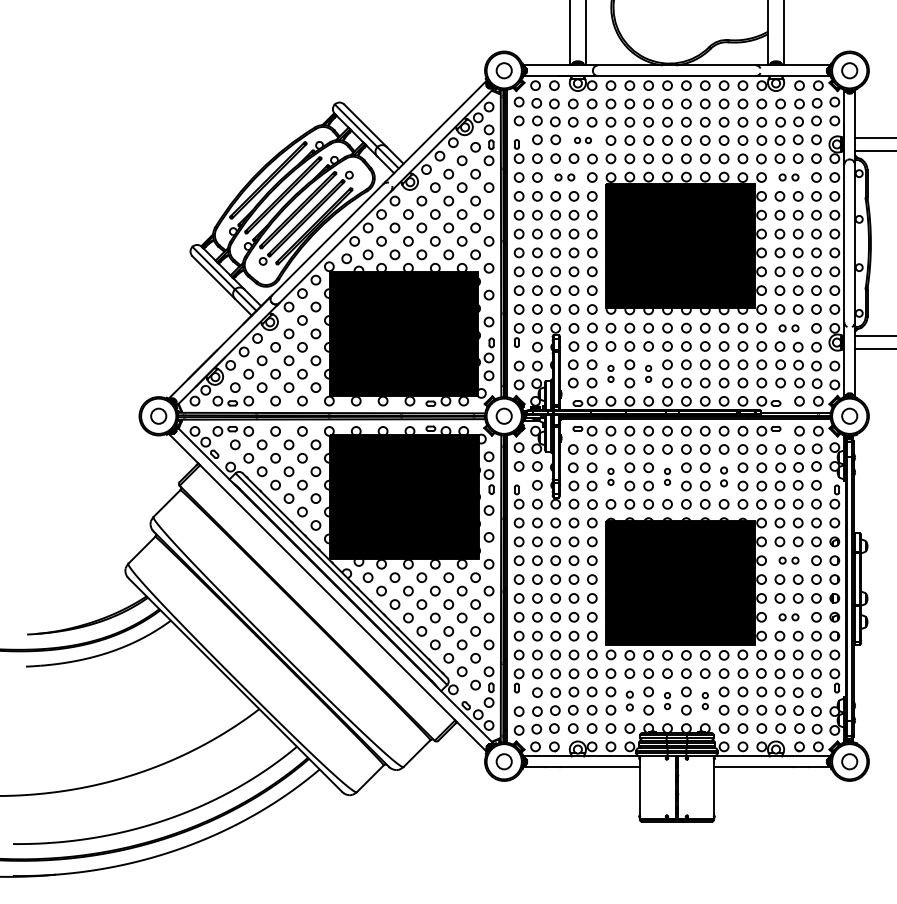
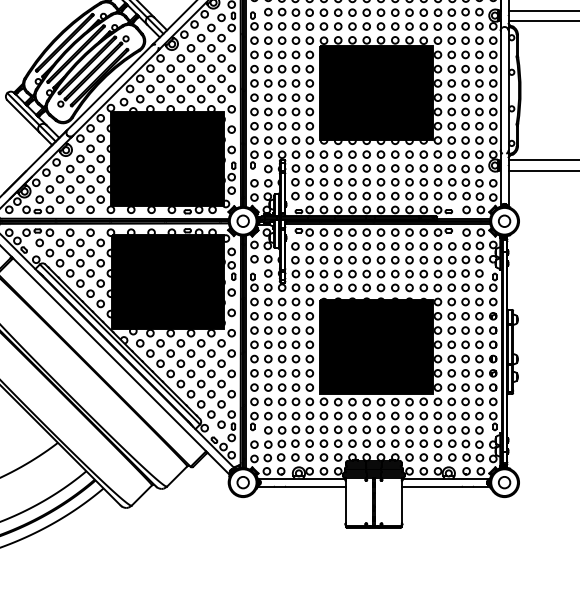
part: (582, 140) -> (302, 12), size x1.67
part: (564, 177) -> (288, 40), size x1.43
part: (788, 177) -> (458, 40), size x1.43
part: (788, 328) -> (458, 154), size x1.43
part: (610, 373) -> (323, 188), size x1.67
part: (648, 373) -> (352, 188), size x1.67
part: (610, 476) -> (323, 266), size x1.67
part: (667, 476) -> (366, 266), size x1.67
part: (723, 476) -> (409, 266), size x1.43
part: (788, 560) -> (458, 330), size x1.43
part: (788, 617) -> (458, 373), size x1.43
part: (629, 700) -> (337, 436), size x1.43
part: (667, 700) -> (366, 436), size x1.67
part: (705, 700) -> (395, 436), size x1.67

